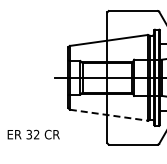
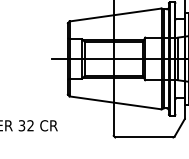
line: (109, 115) -> (116, 103), dashed -> solid

